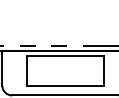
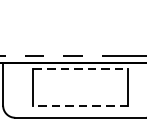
line: (65, 56) -> (80, 69), solid -> dashed
line: (64, 85) -> (79, 105), solid -> dashed

